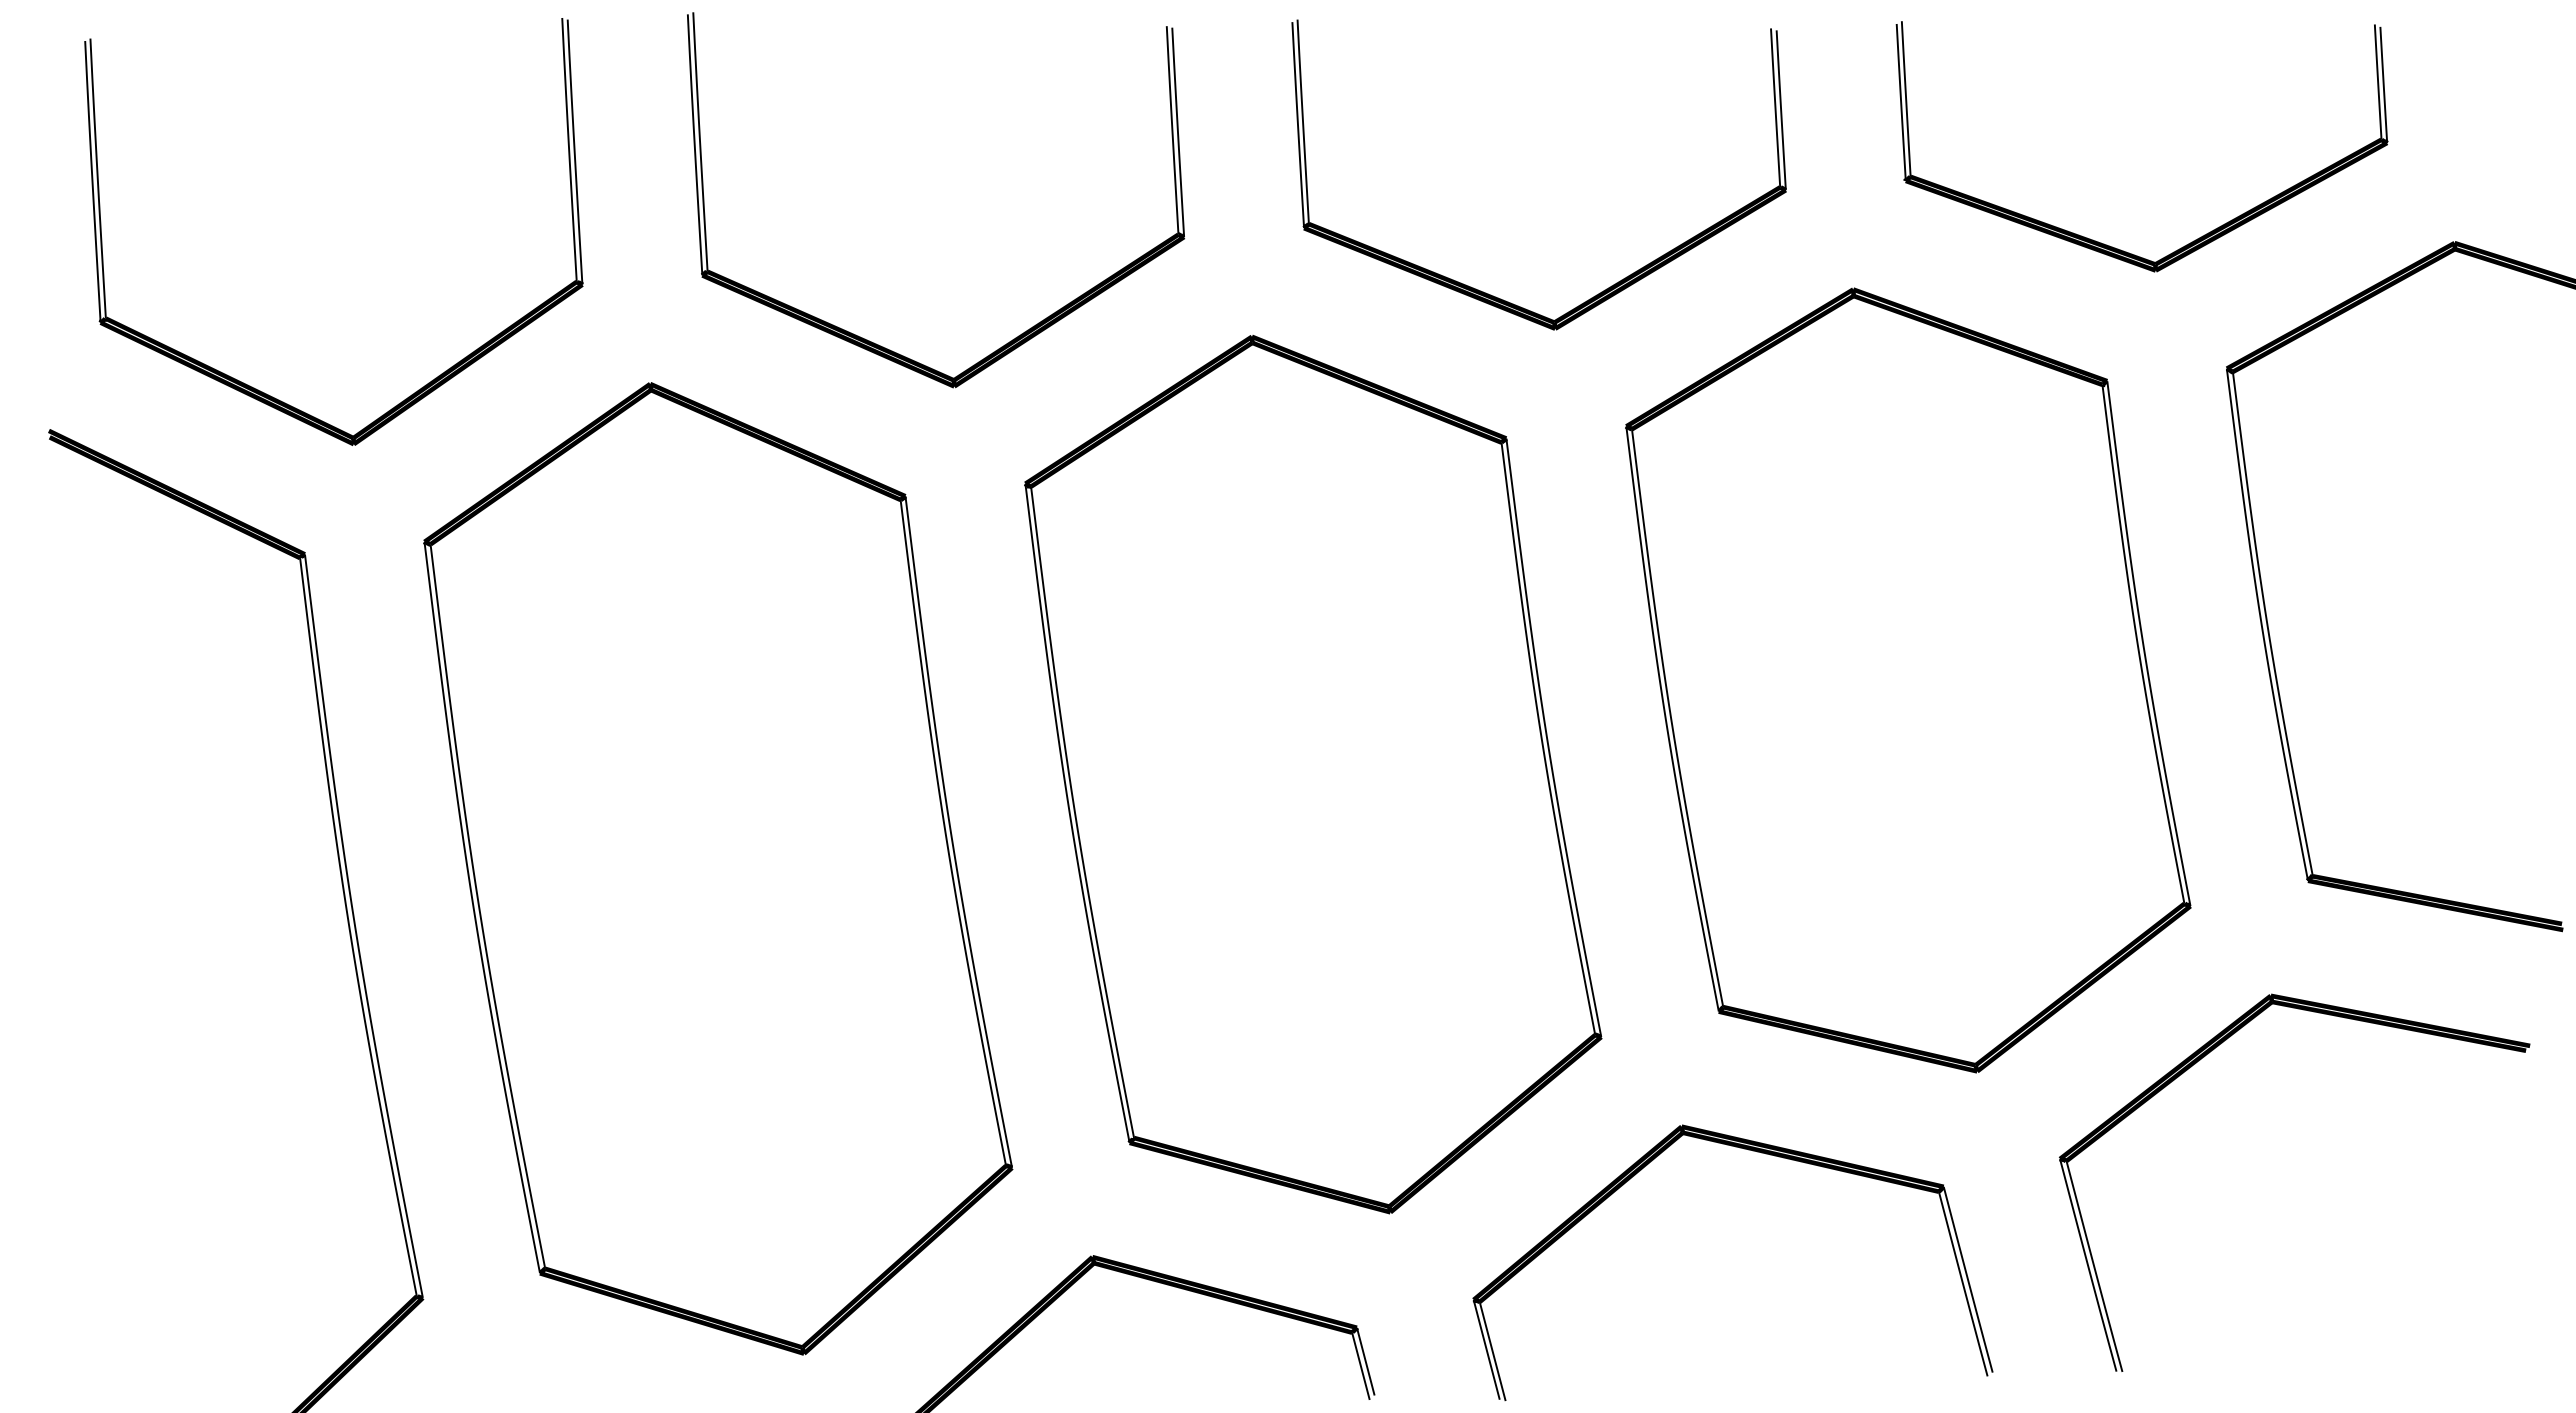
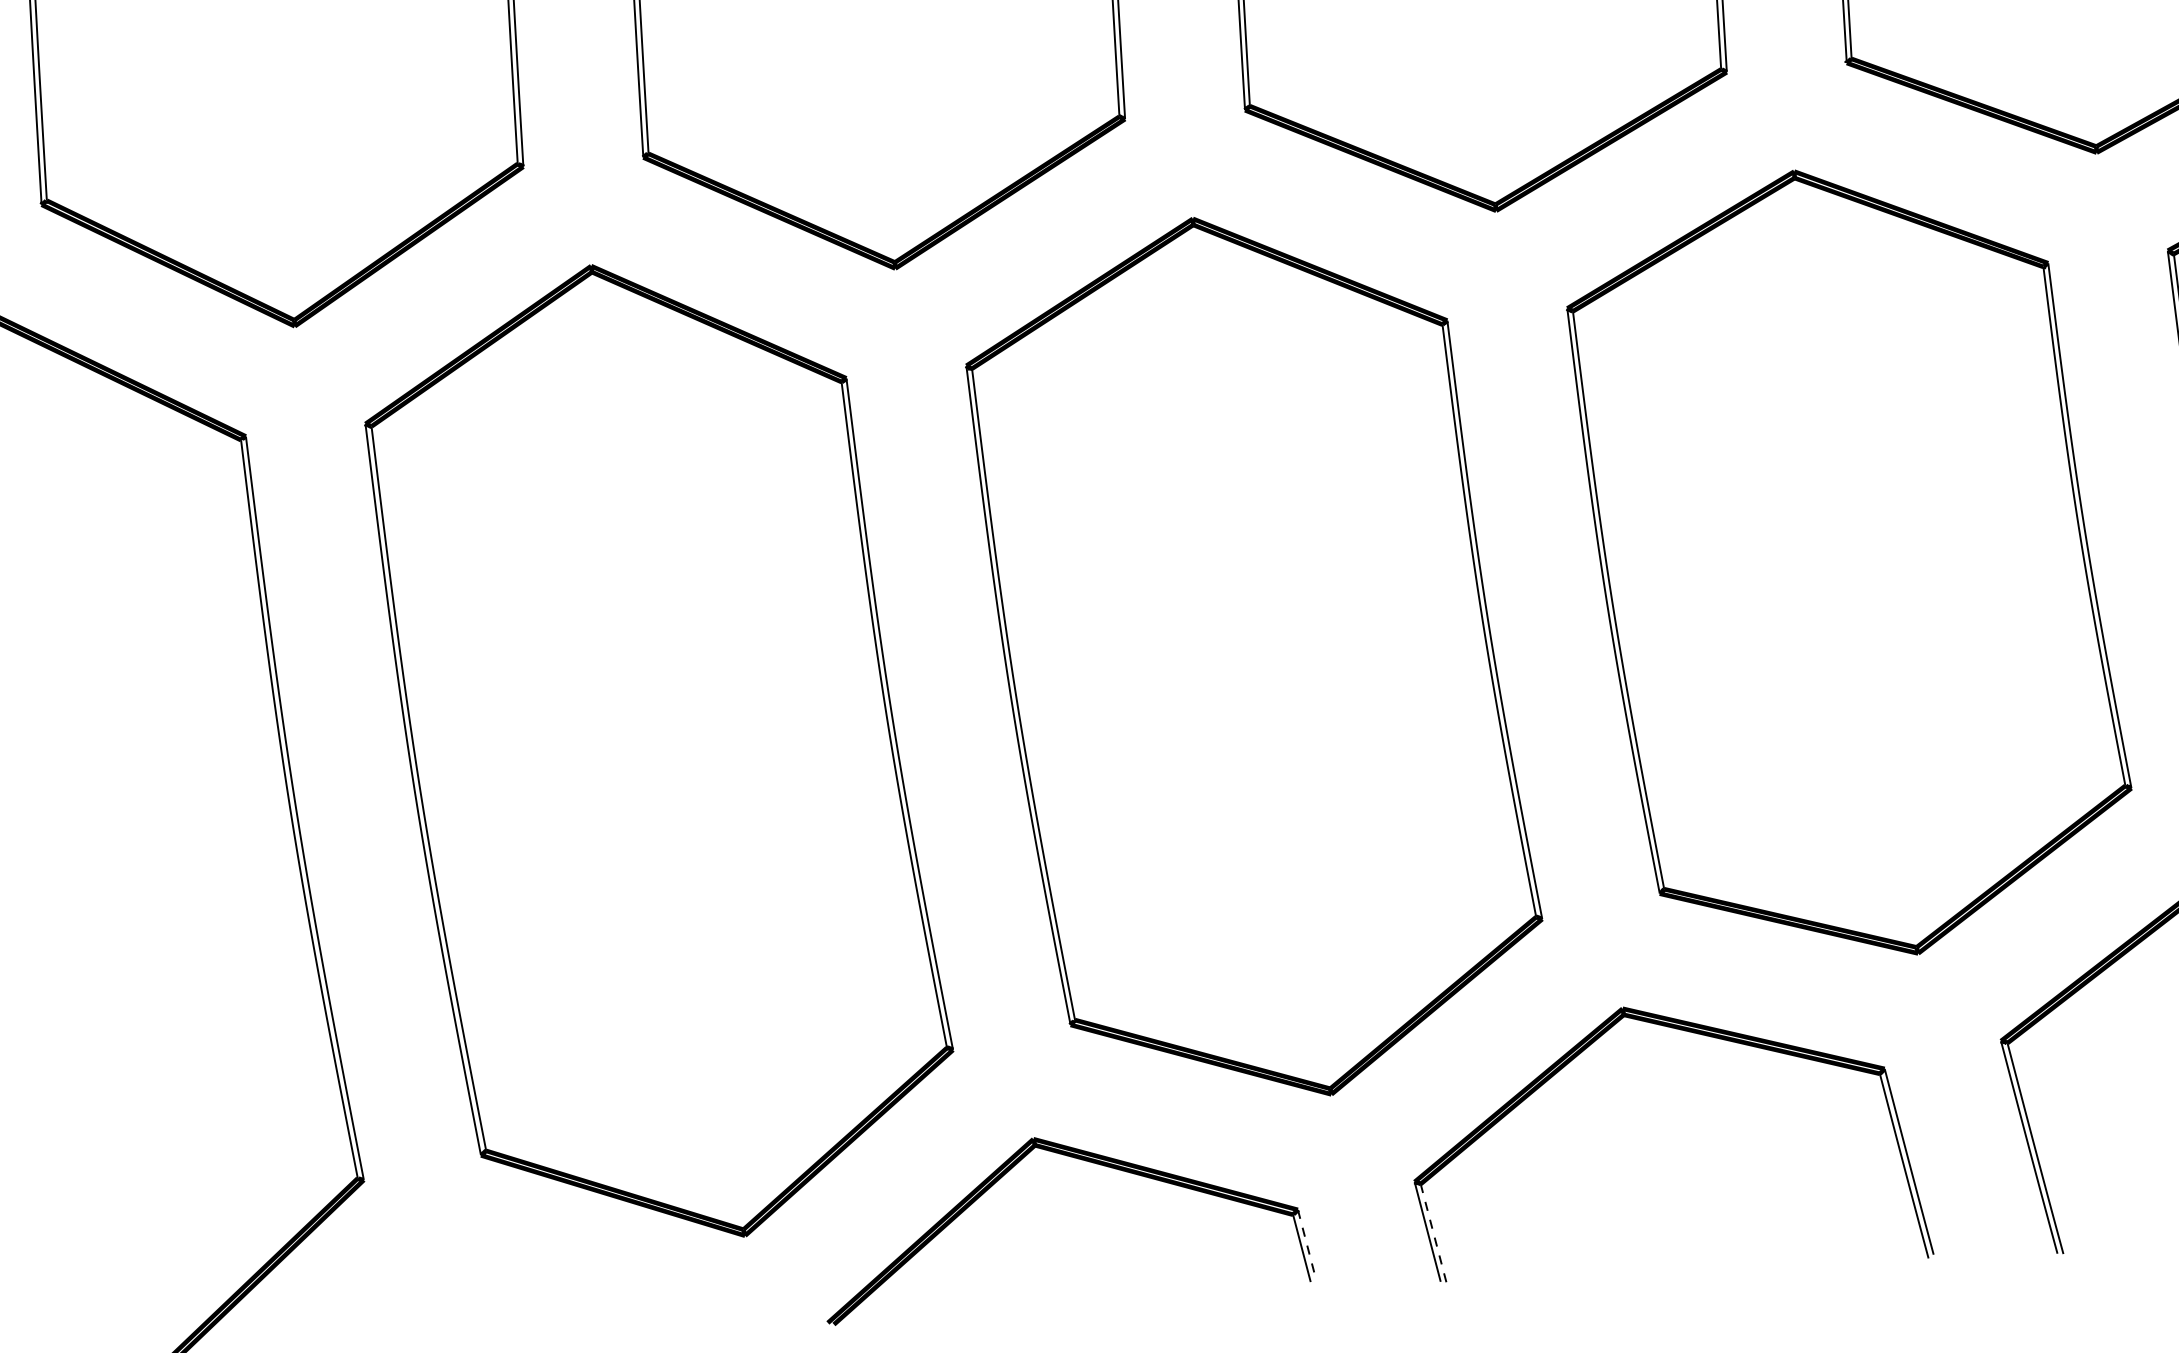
line: (1492, 1351) -> (1433, 1233), solid -> dashed
line: (1365, 1361) -> (1306, 1243), solid -> dashed

